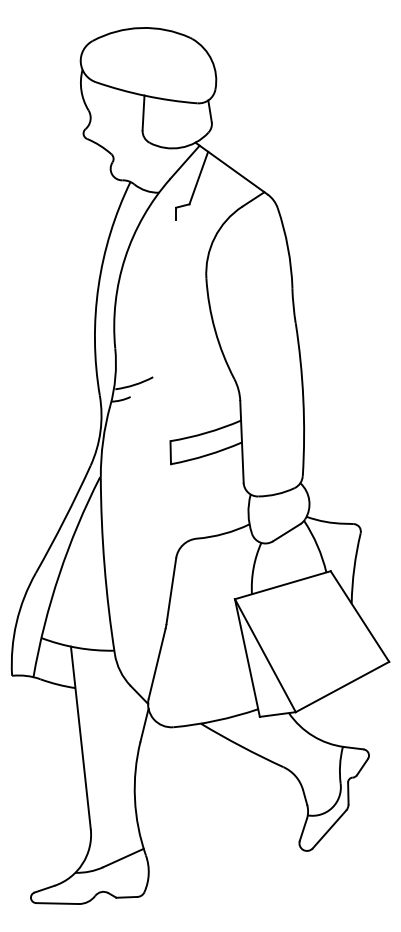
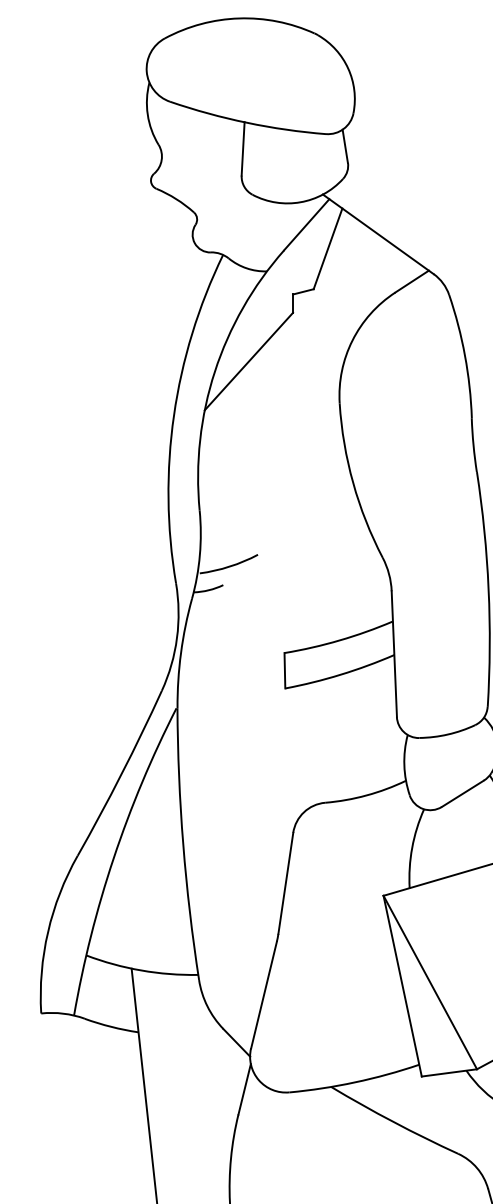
line: (147, 251) -> (249, 361), added

